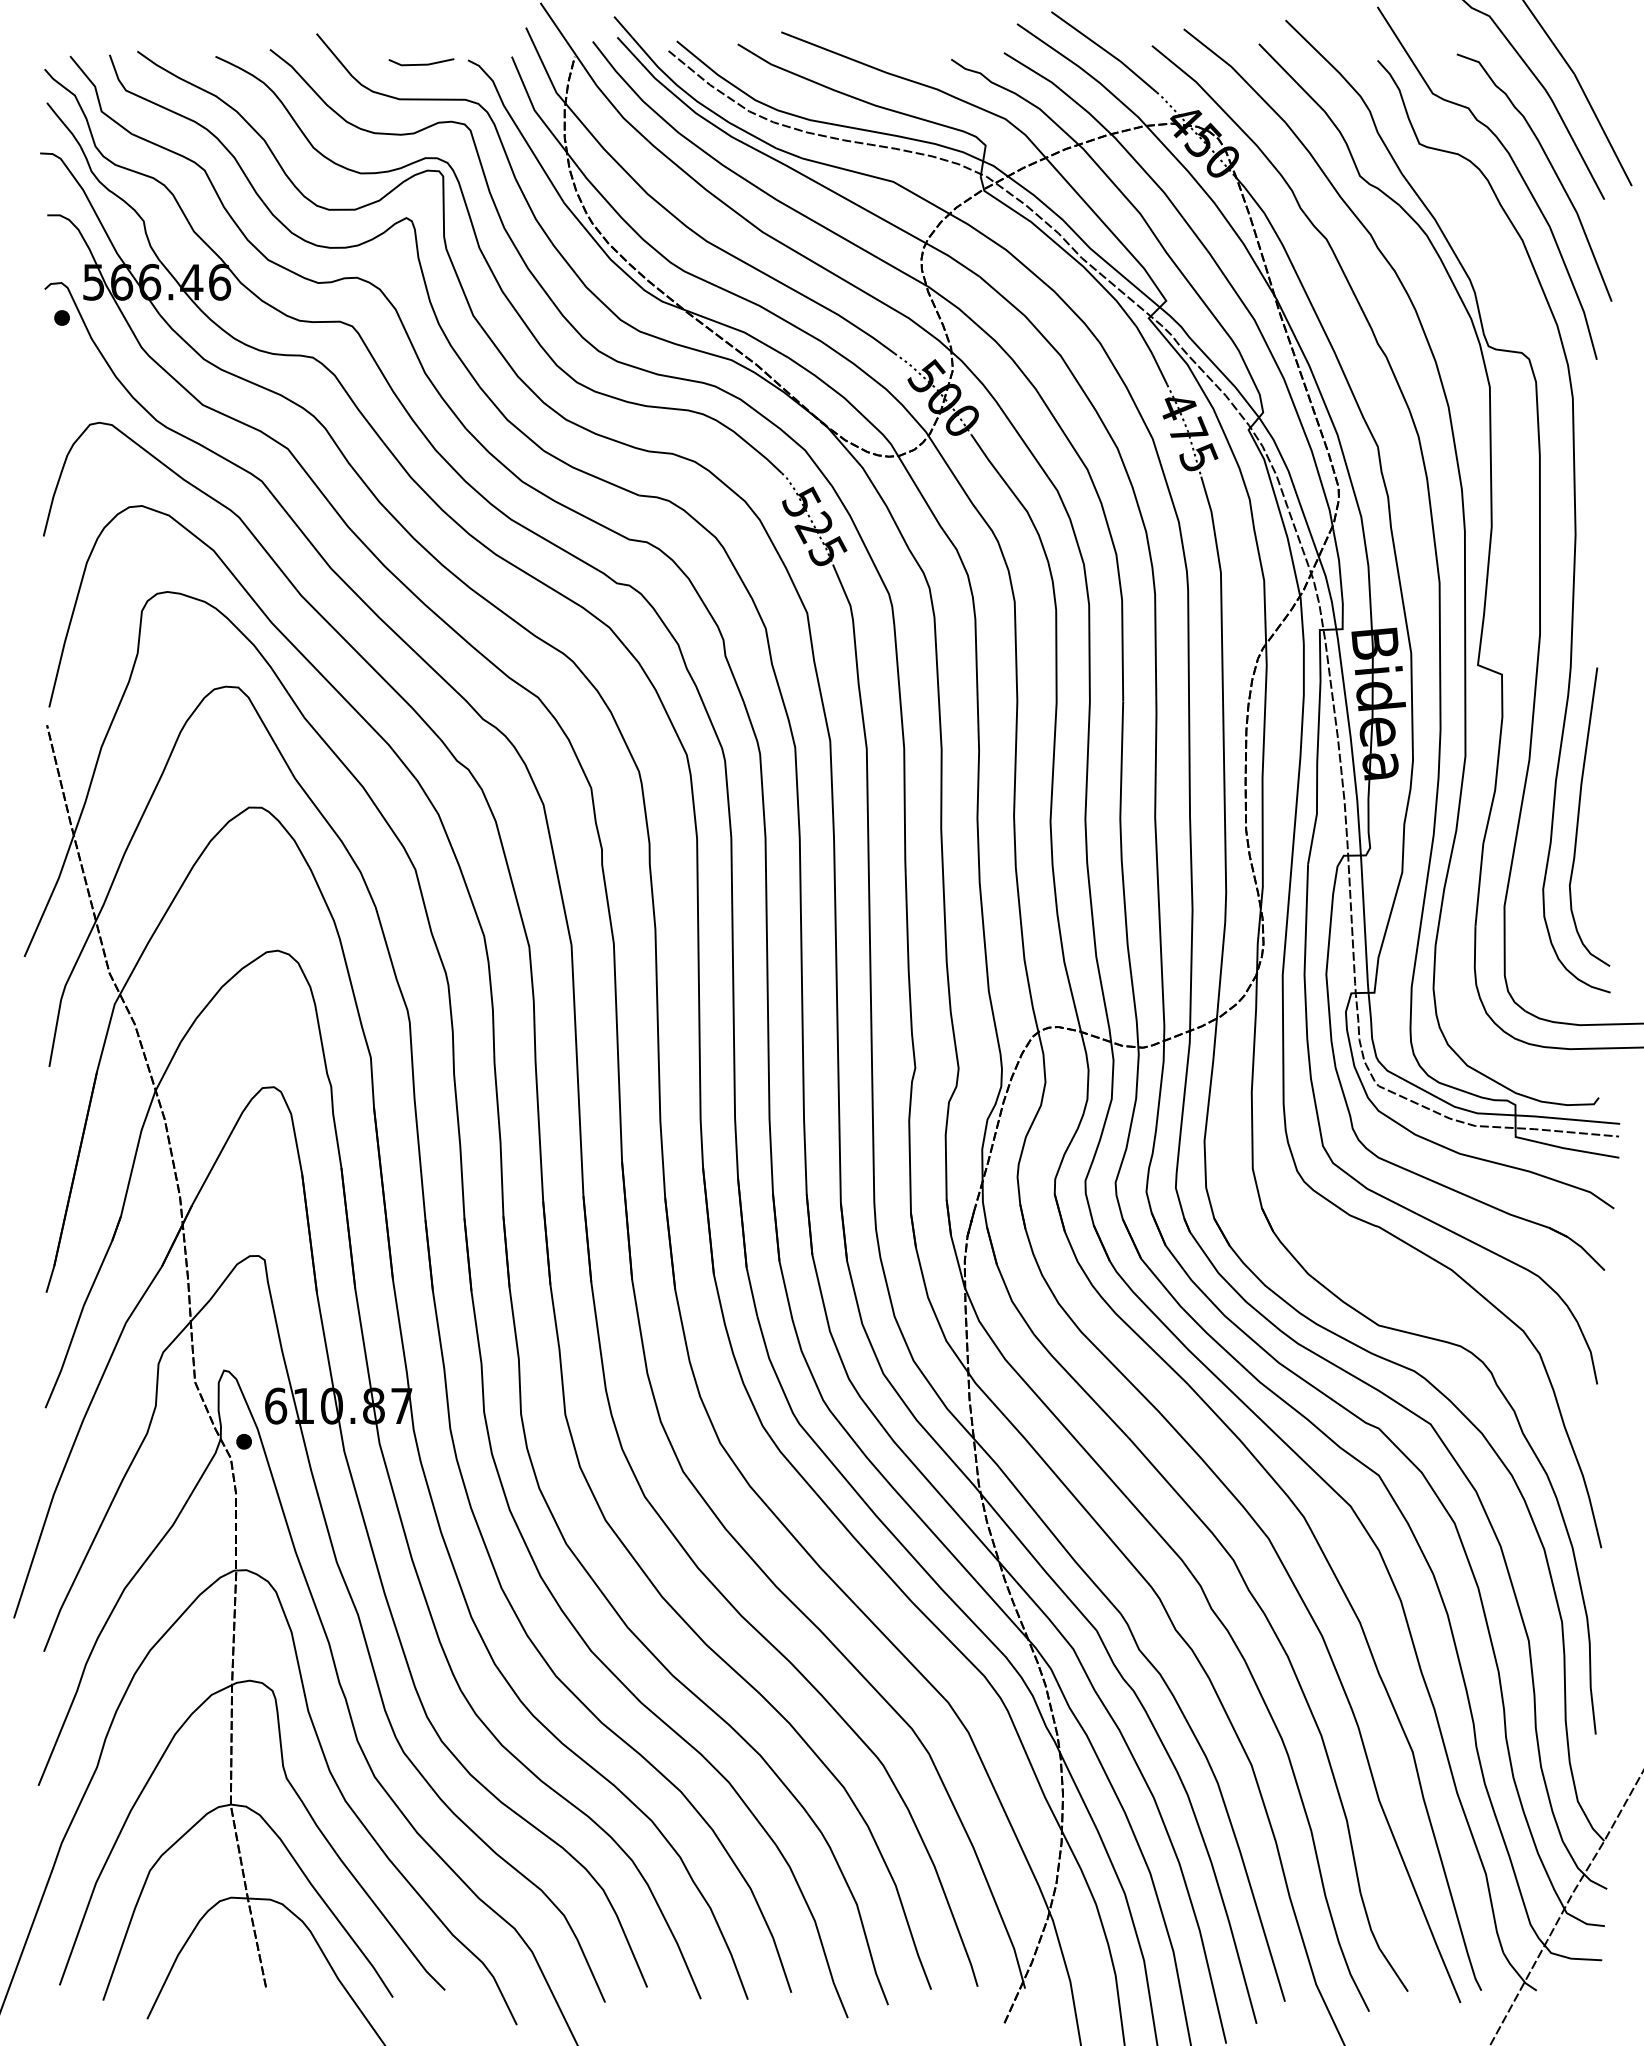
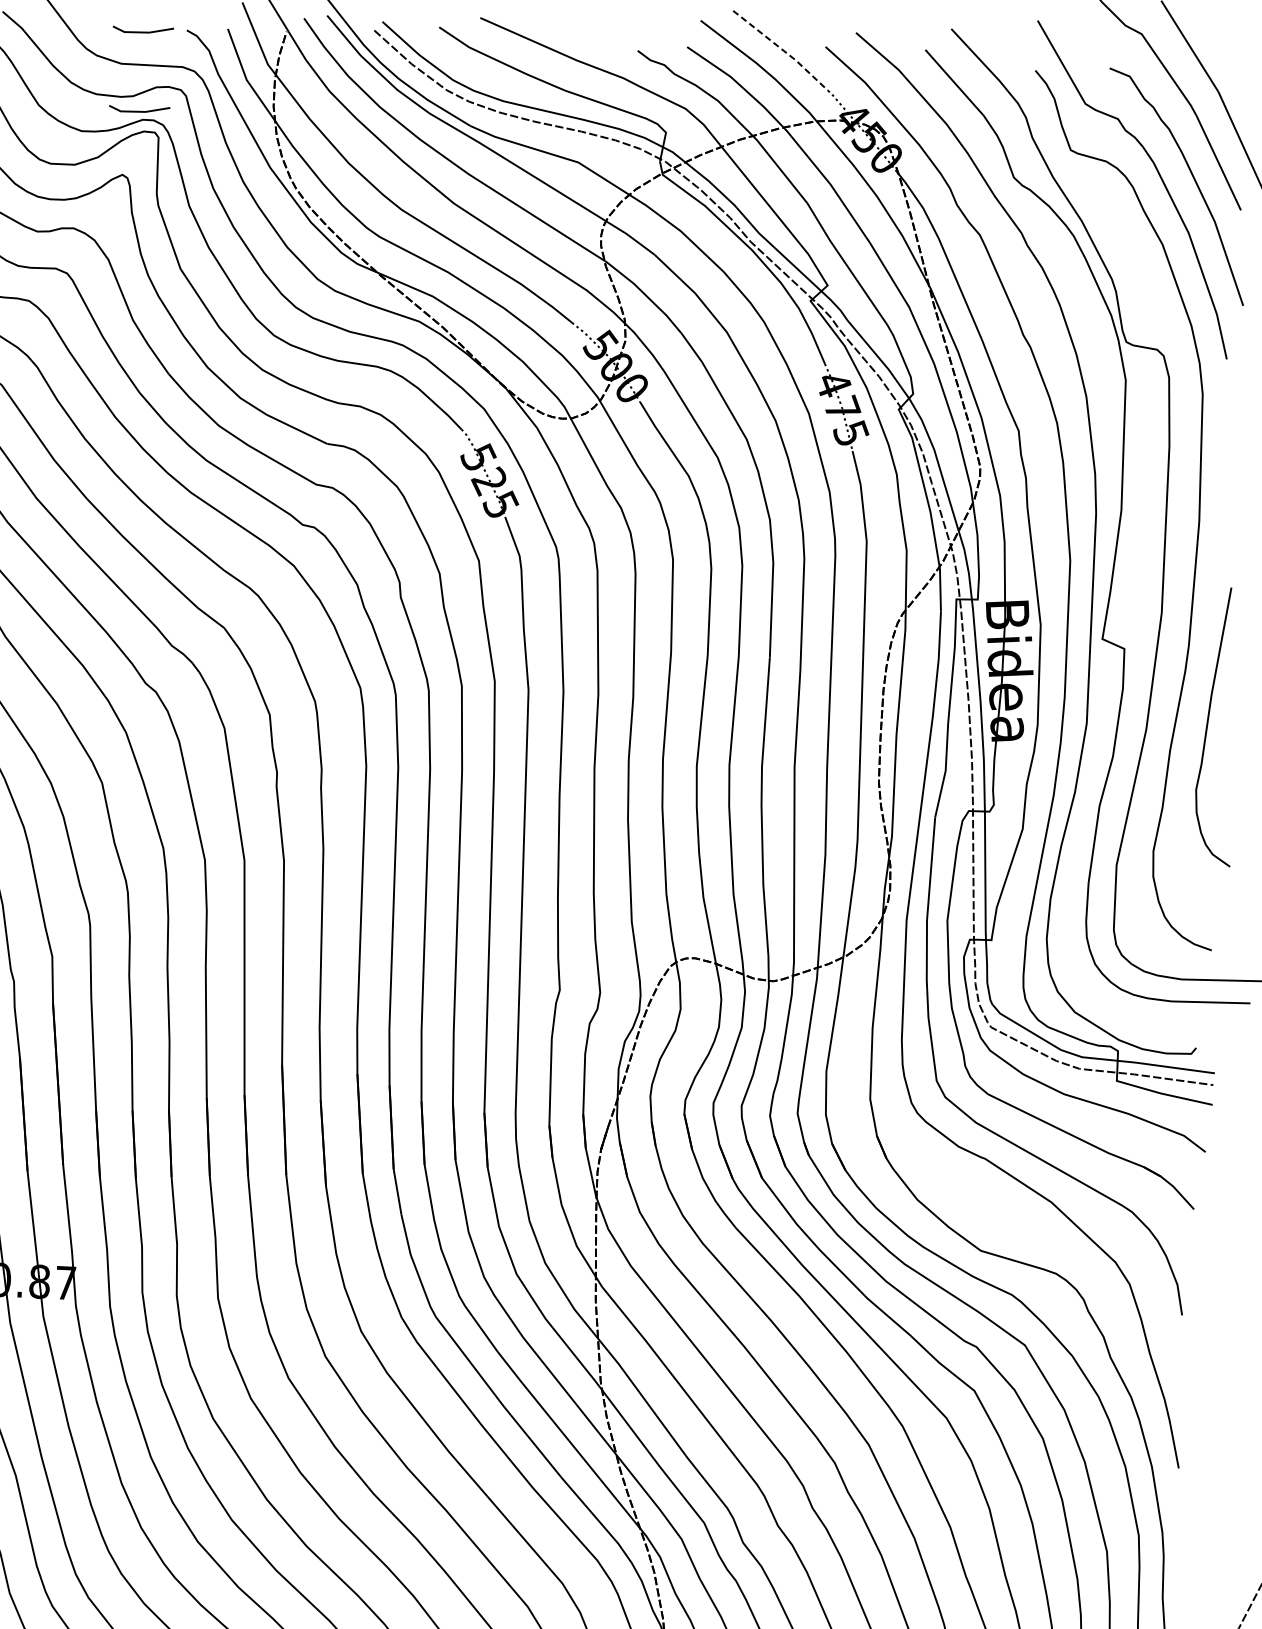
line: (1106, 51) -> (782, 50), solid -> dashed
line: (421, 148) -> (139, 110), added
curve: (1579, 816) -> (1208, 725), moved

